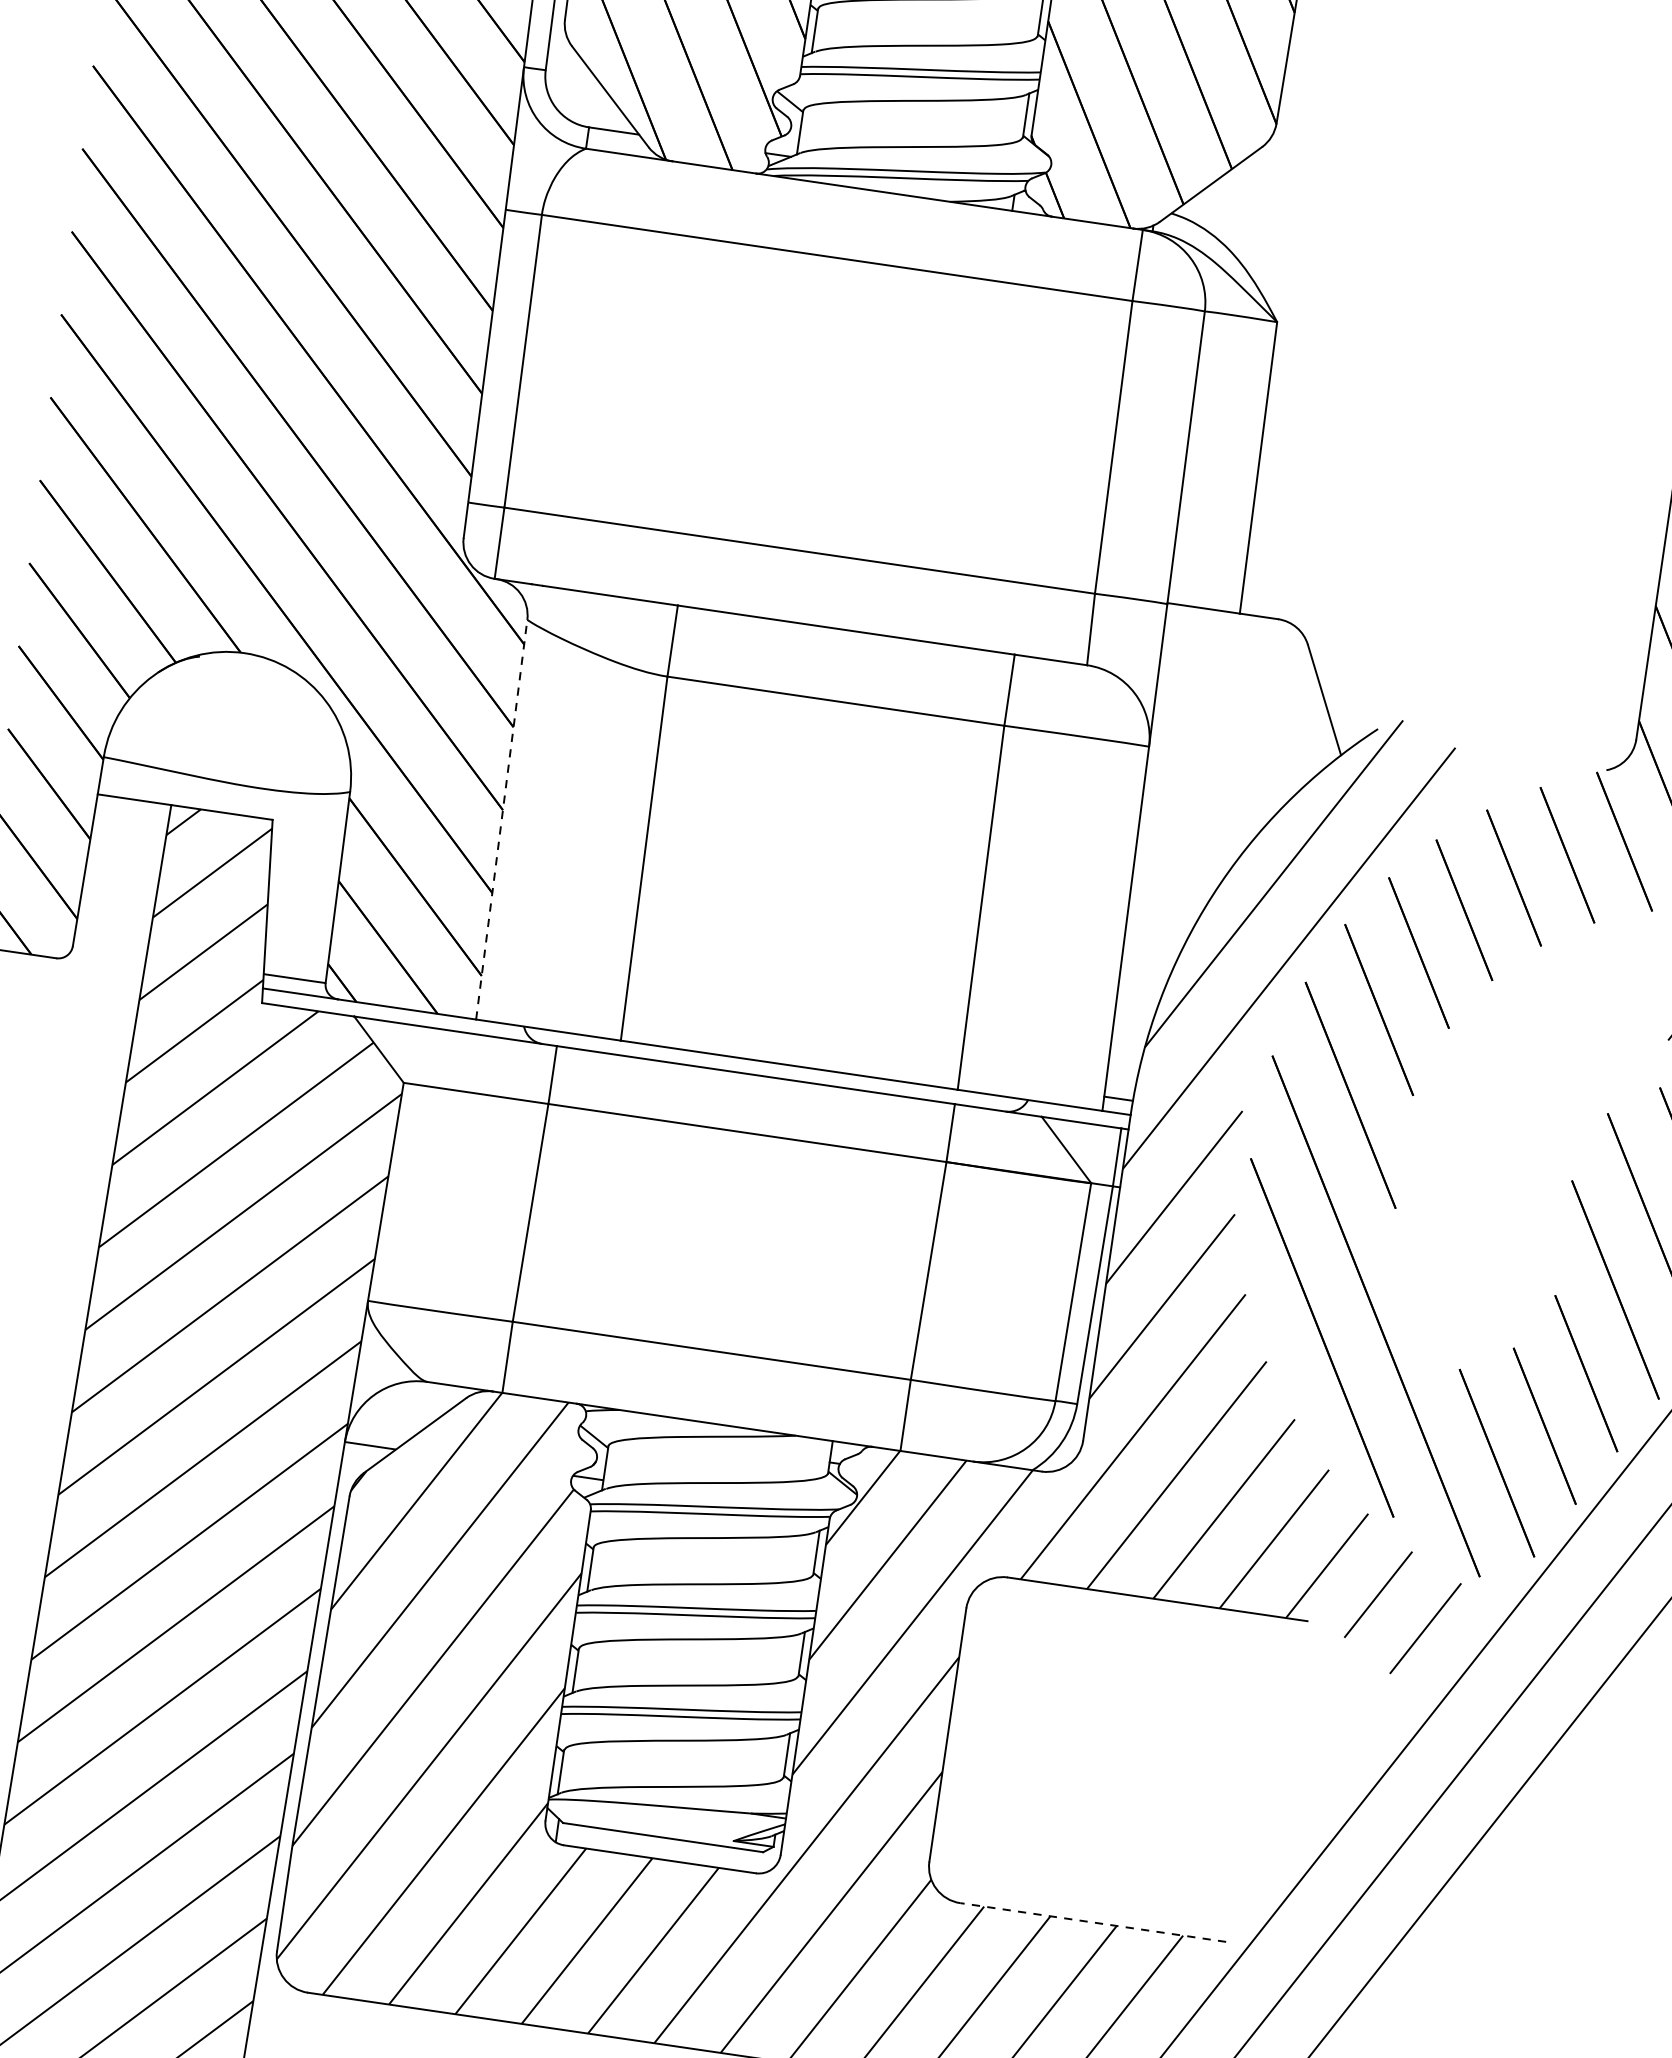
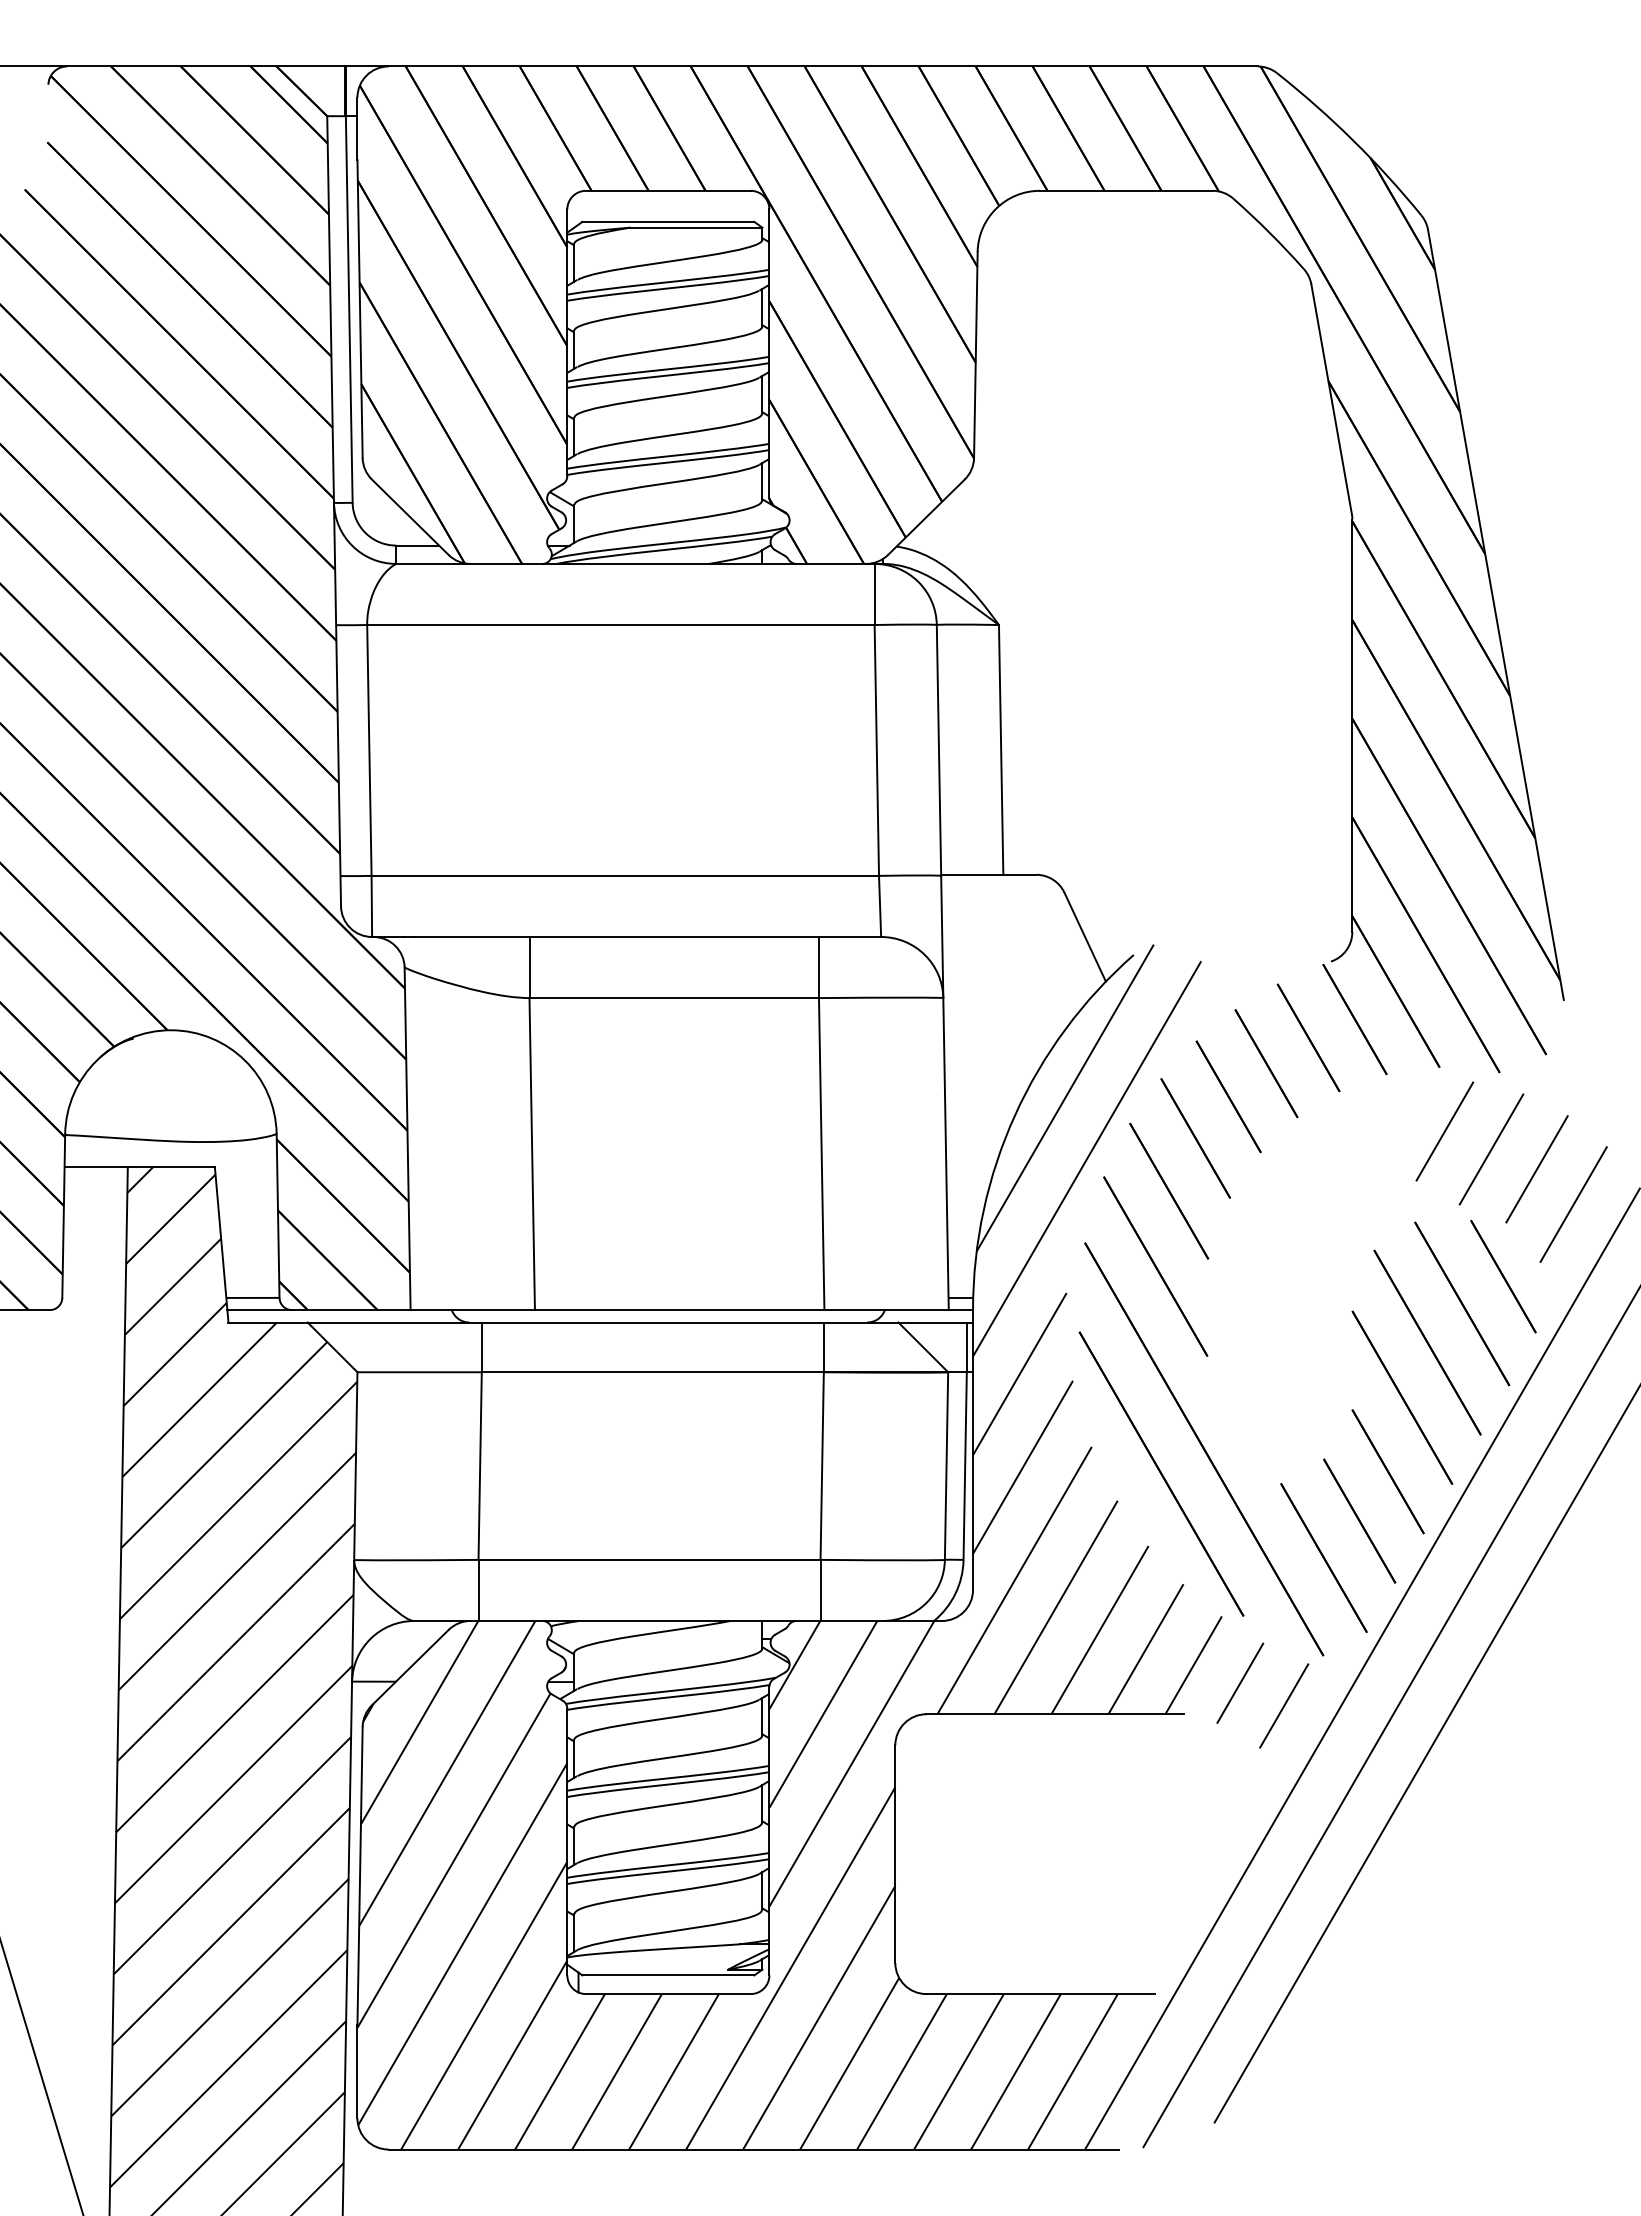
line: (501, 819) -> (407, 1138), dashed -> solid
line: (1092, 1922) -> (1040, 1994), dashed -> solid

